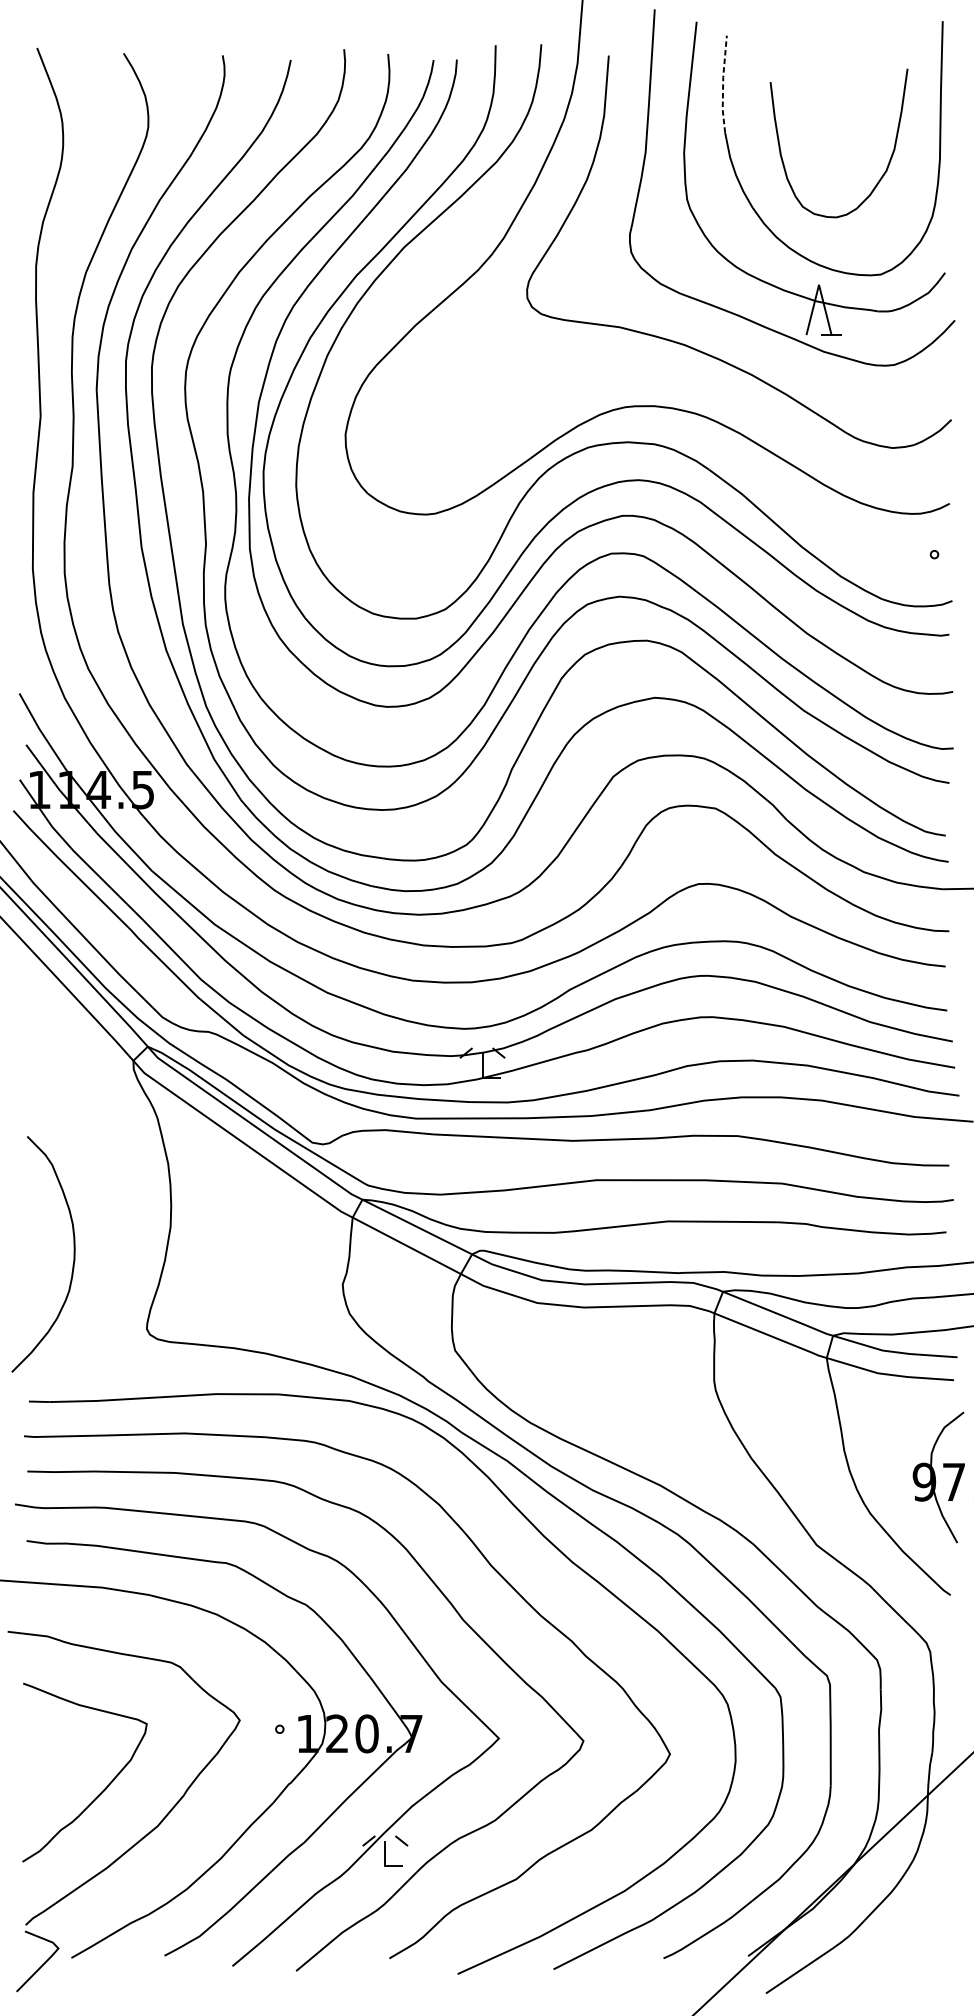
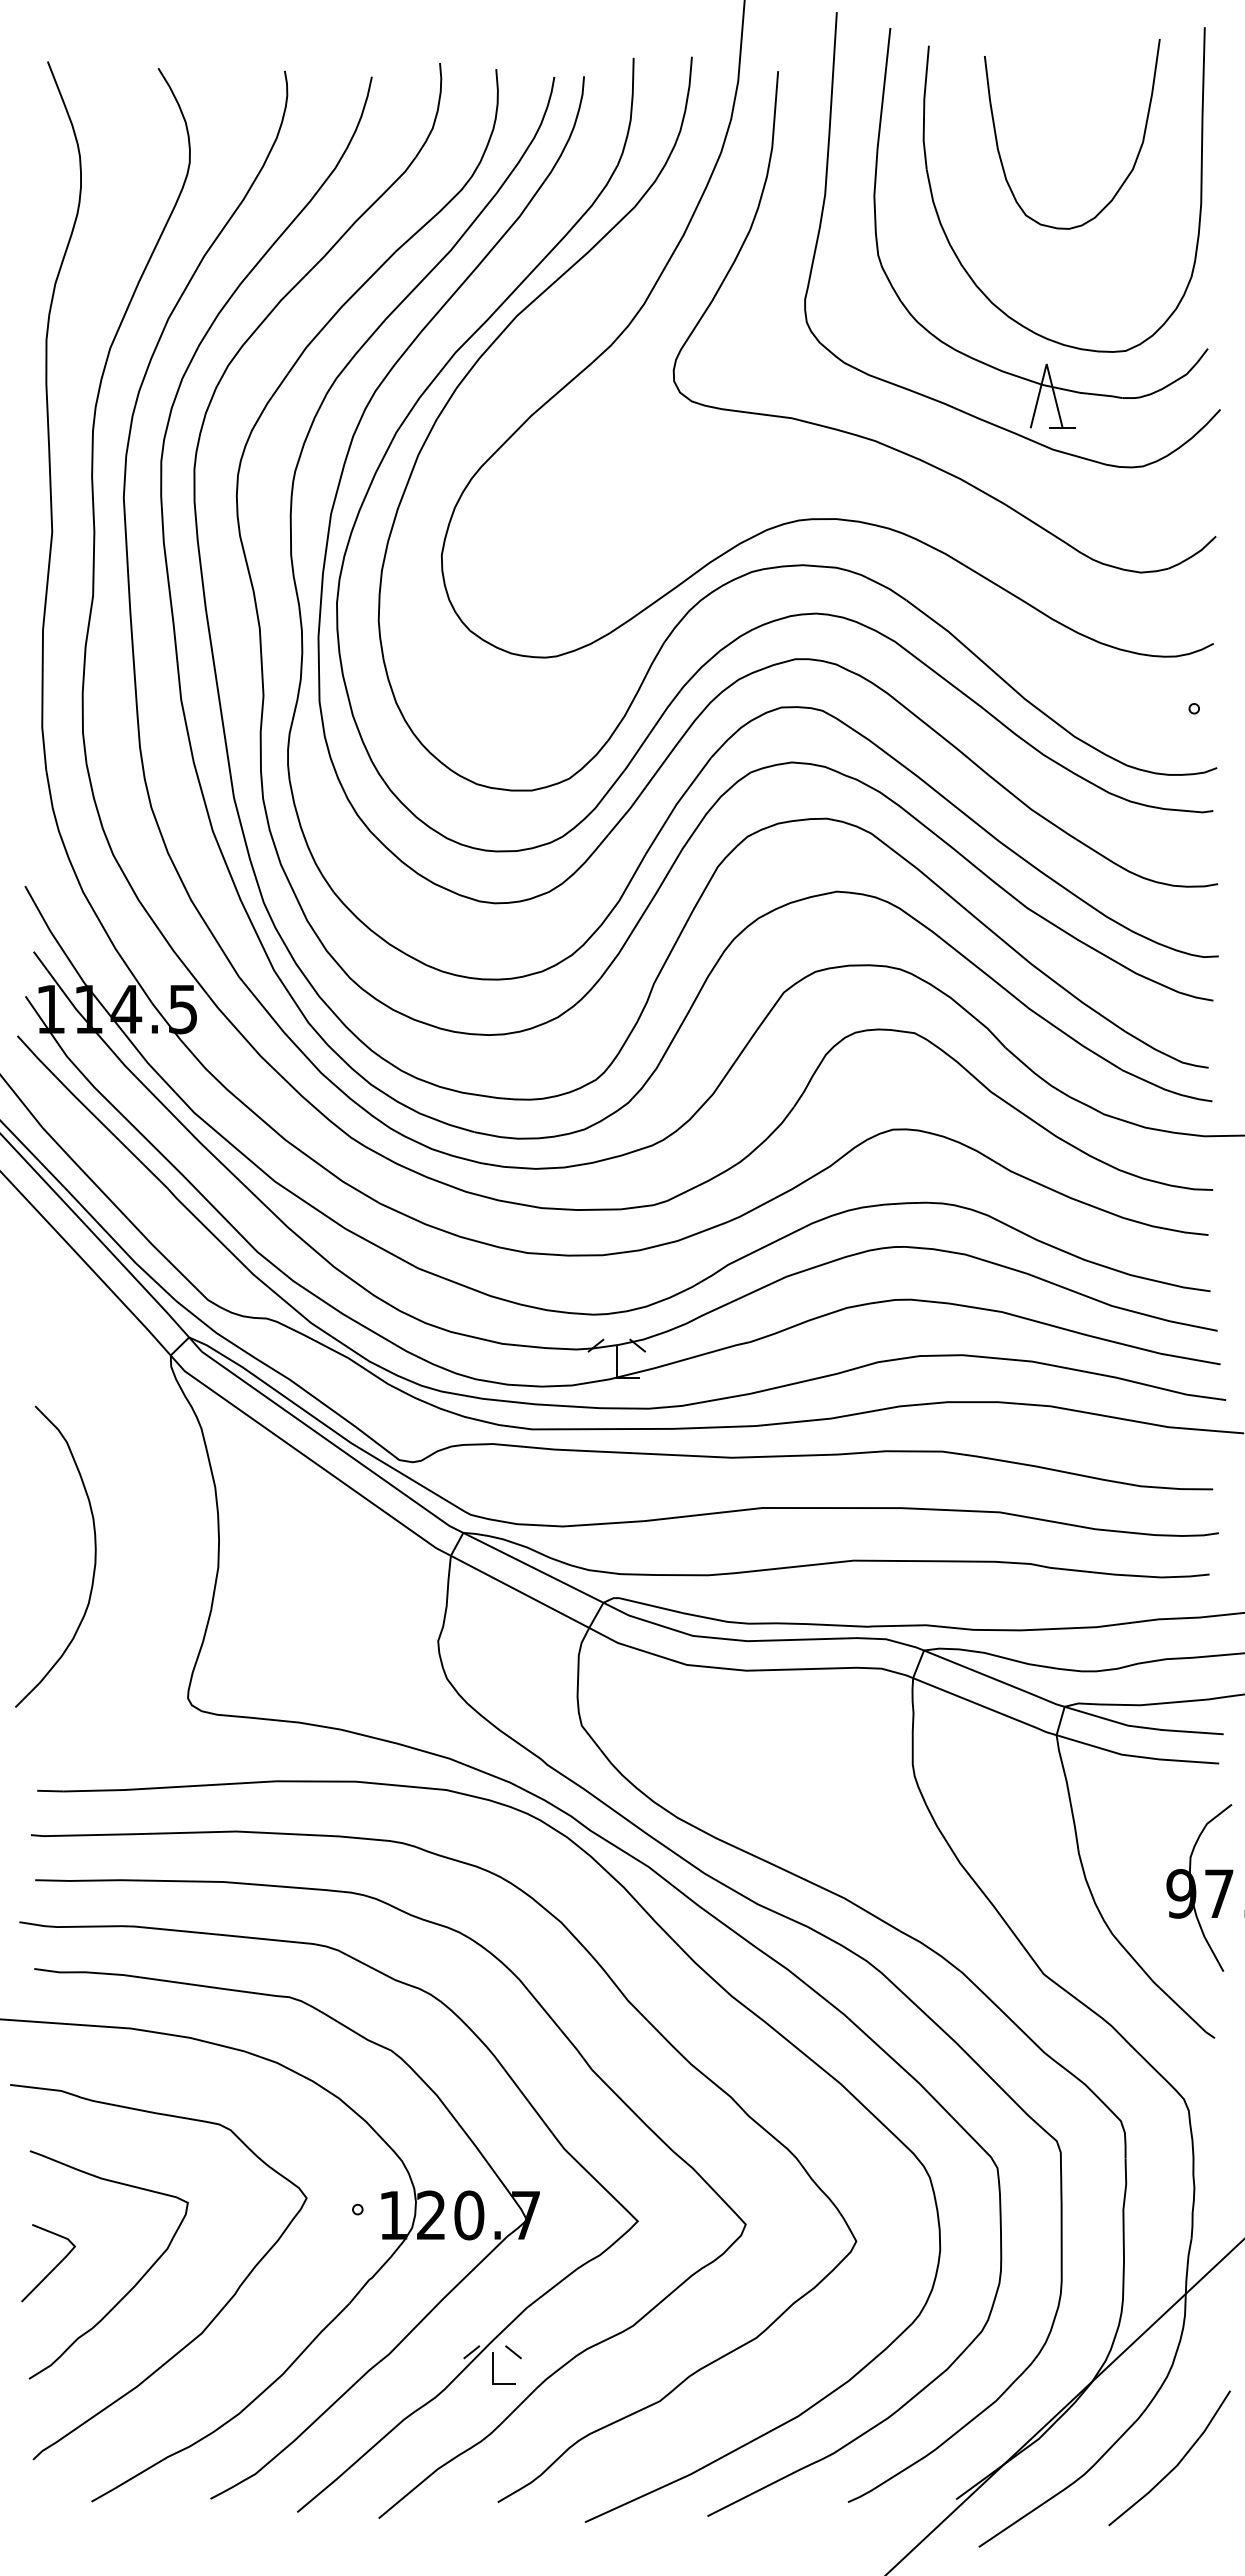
line: (723, 84) -> (924, 108), dashed -> solid
curve: (887, 164) -> (1134, 161), moved
curve: (73, 1254) -> (94, 1556), moved
line: (920, 1928) -> (1176, 2464), added
curve: (41, 1965) -> (53, 2268), moved

